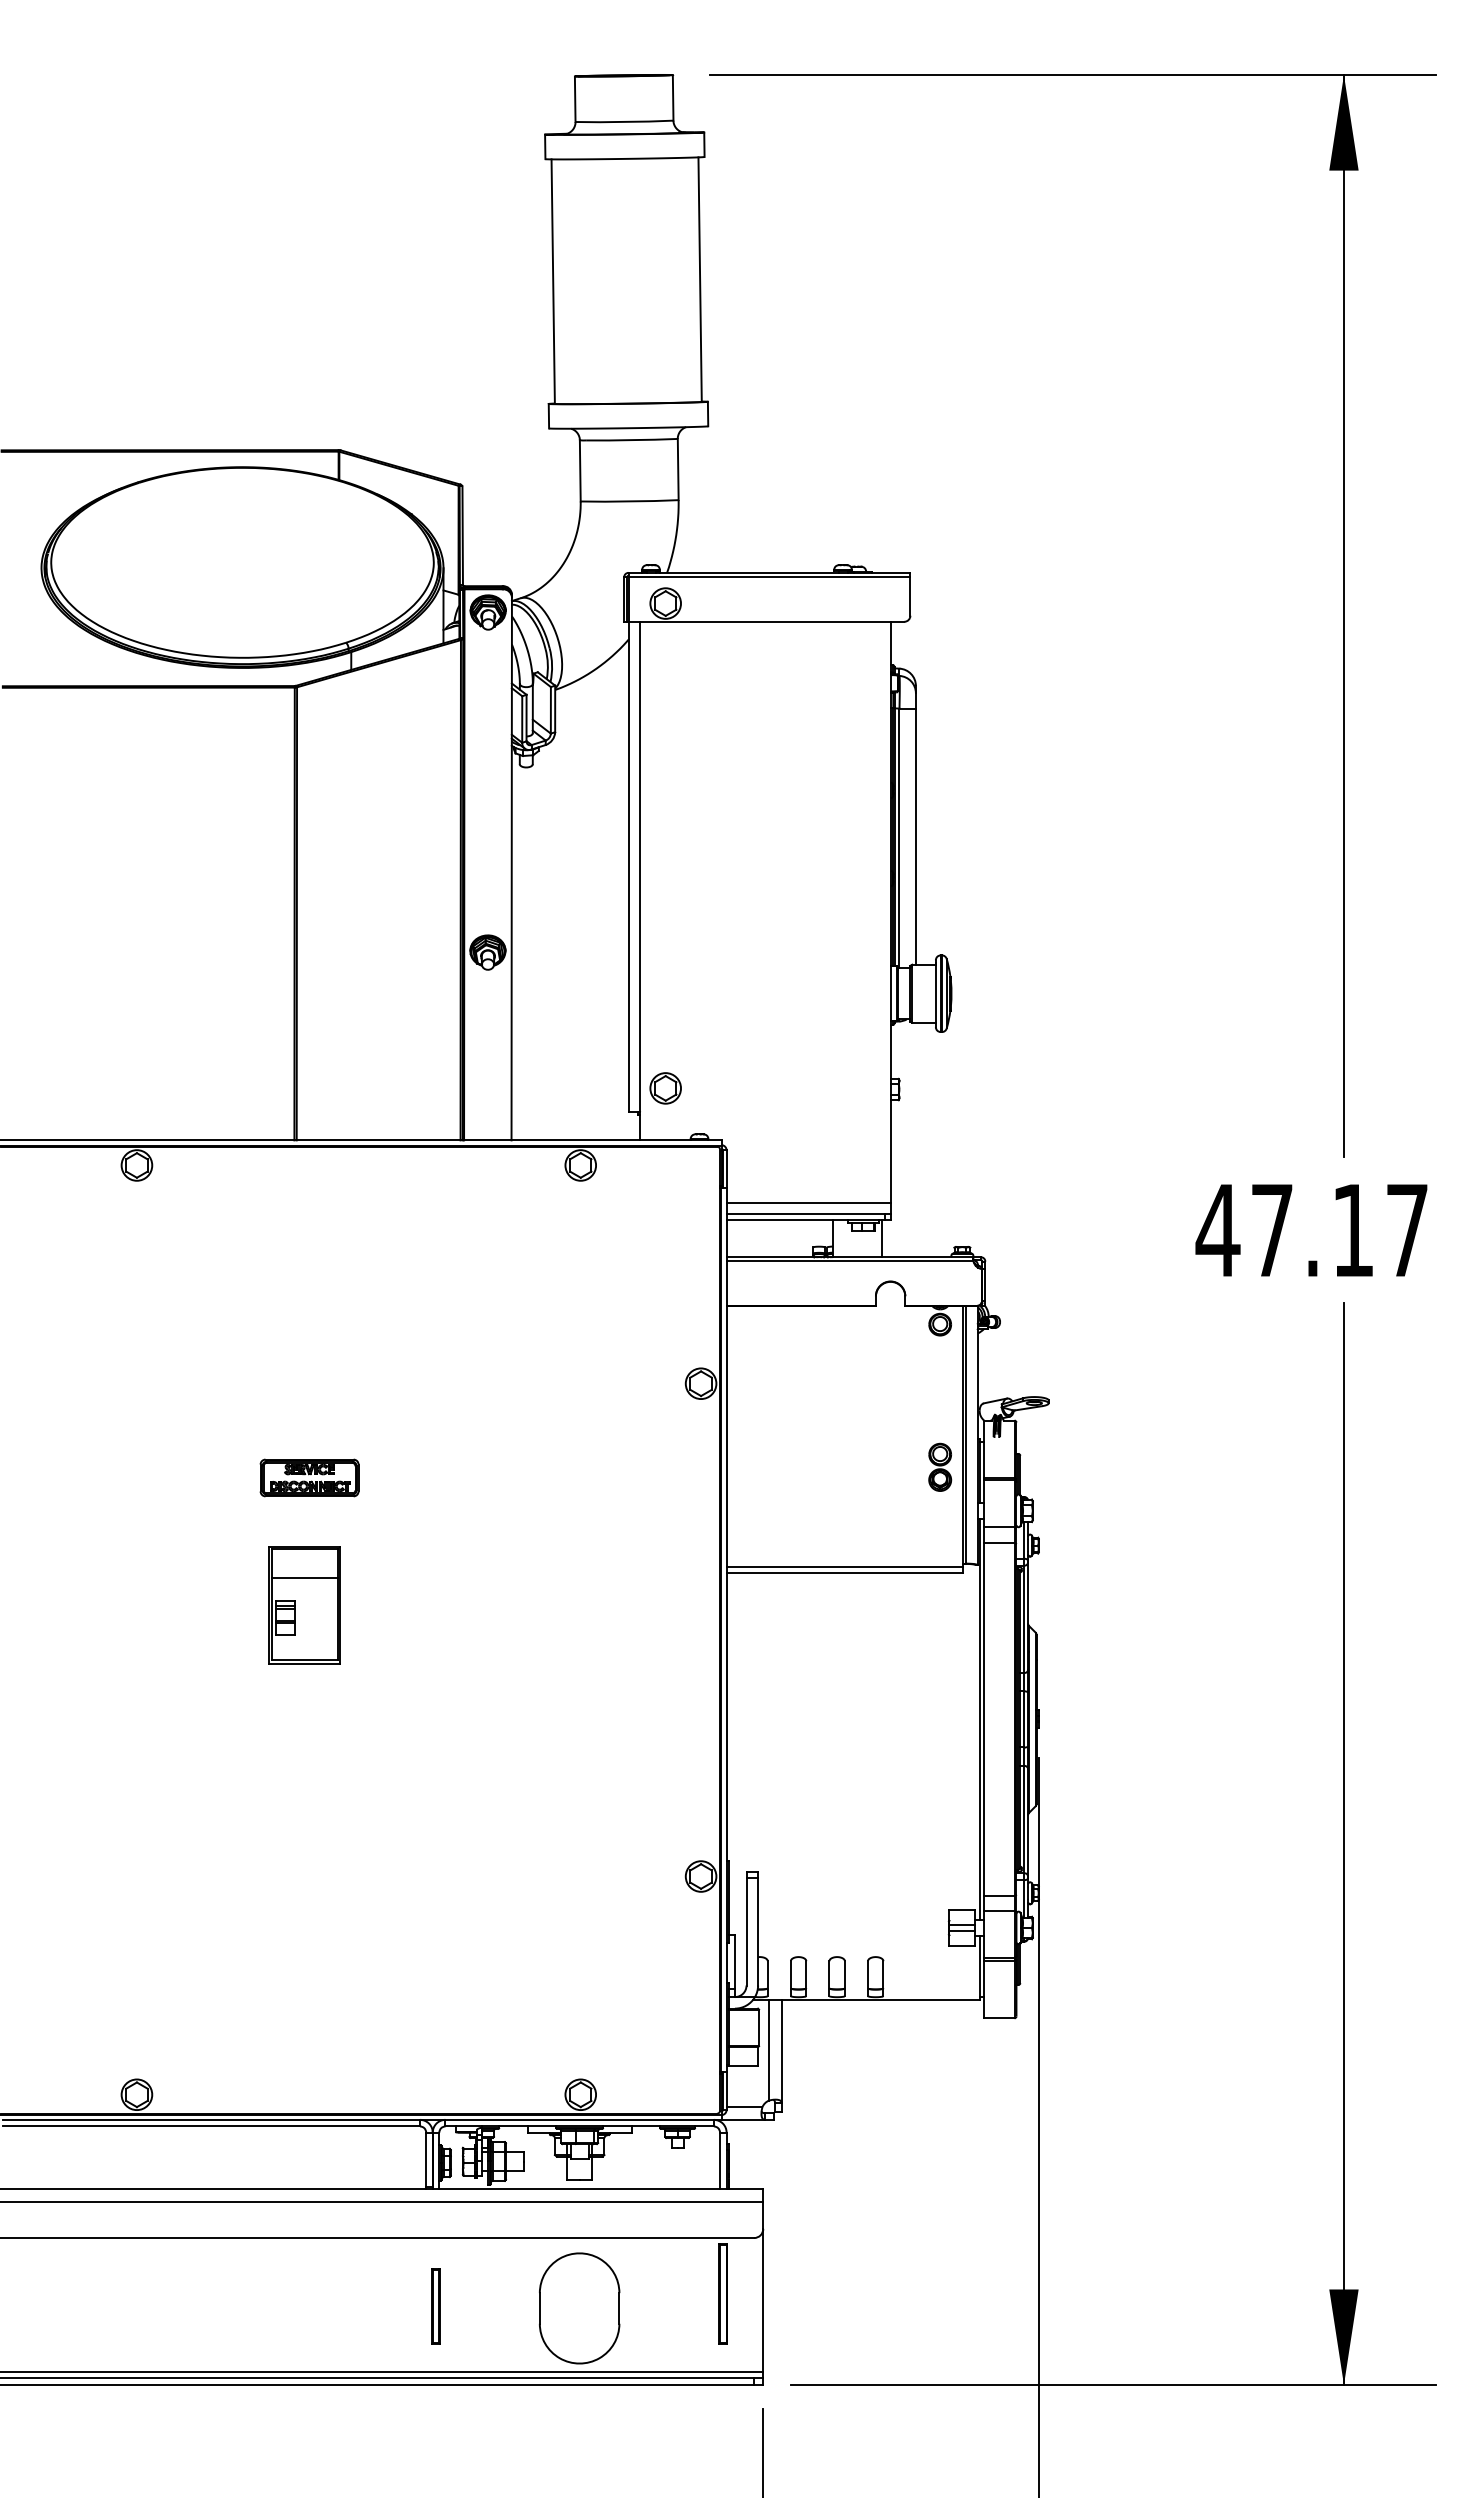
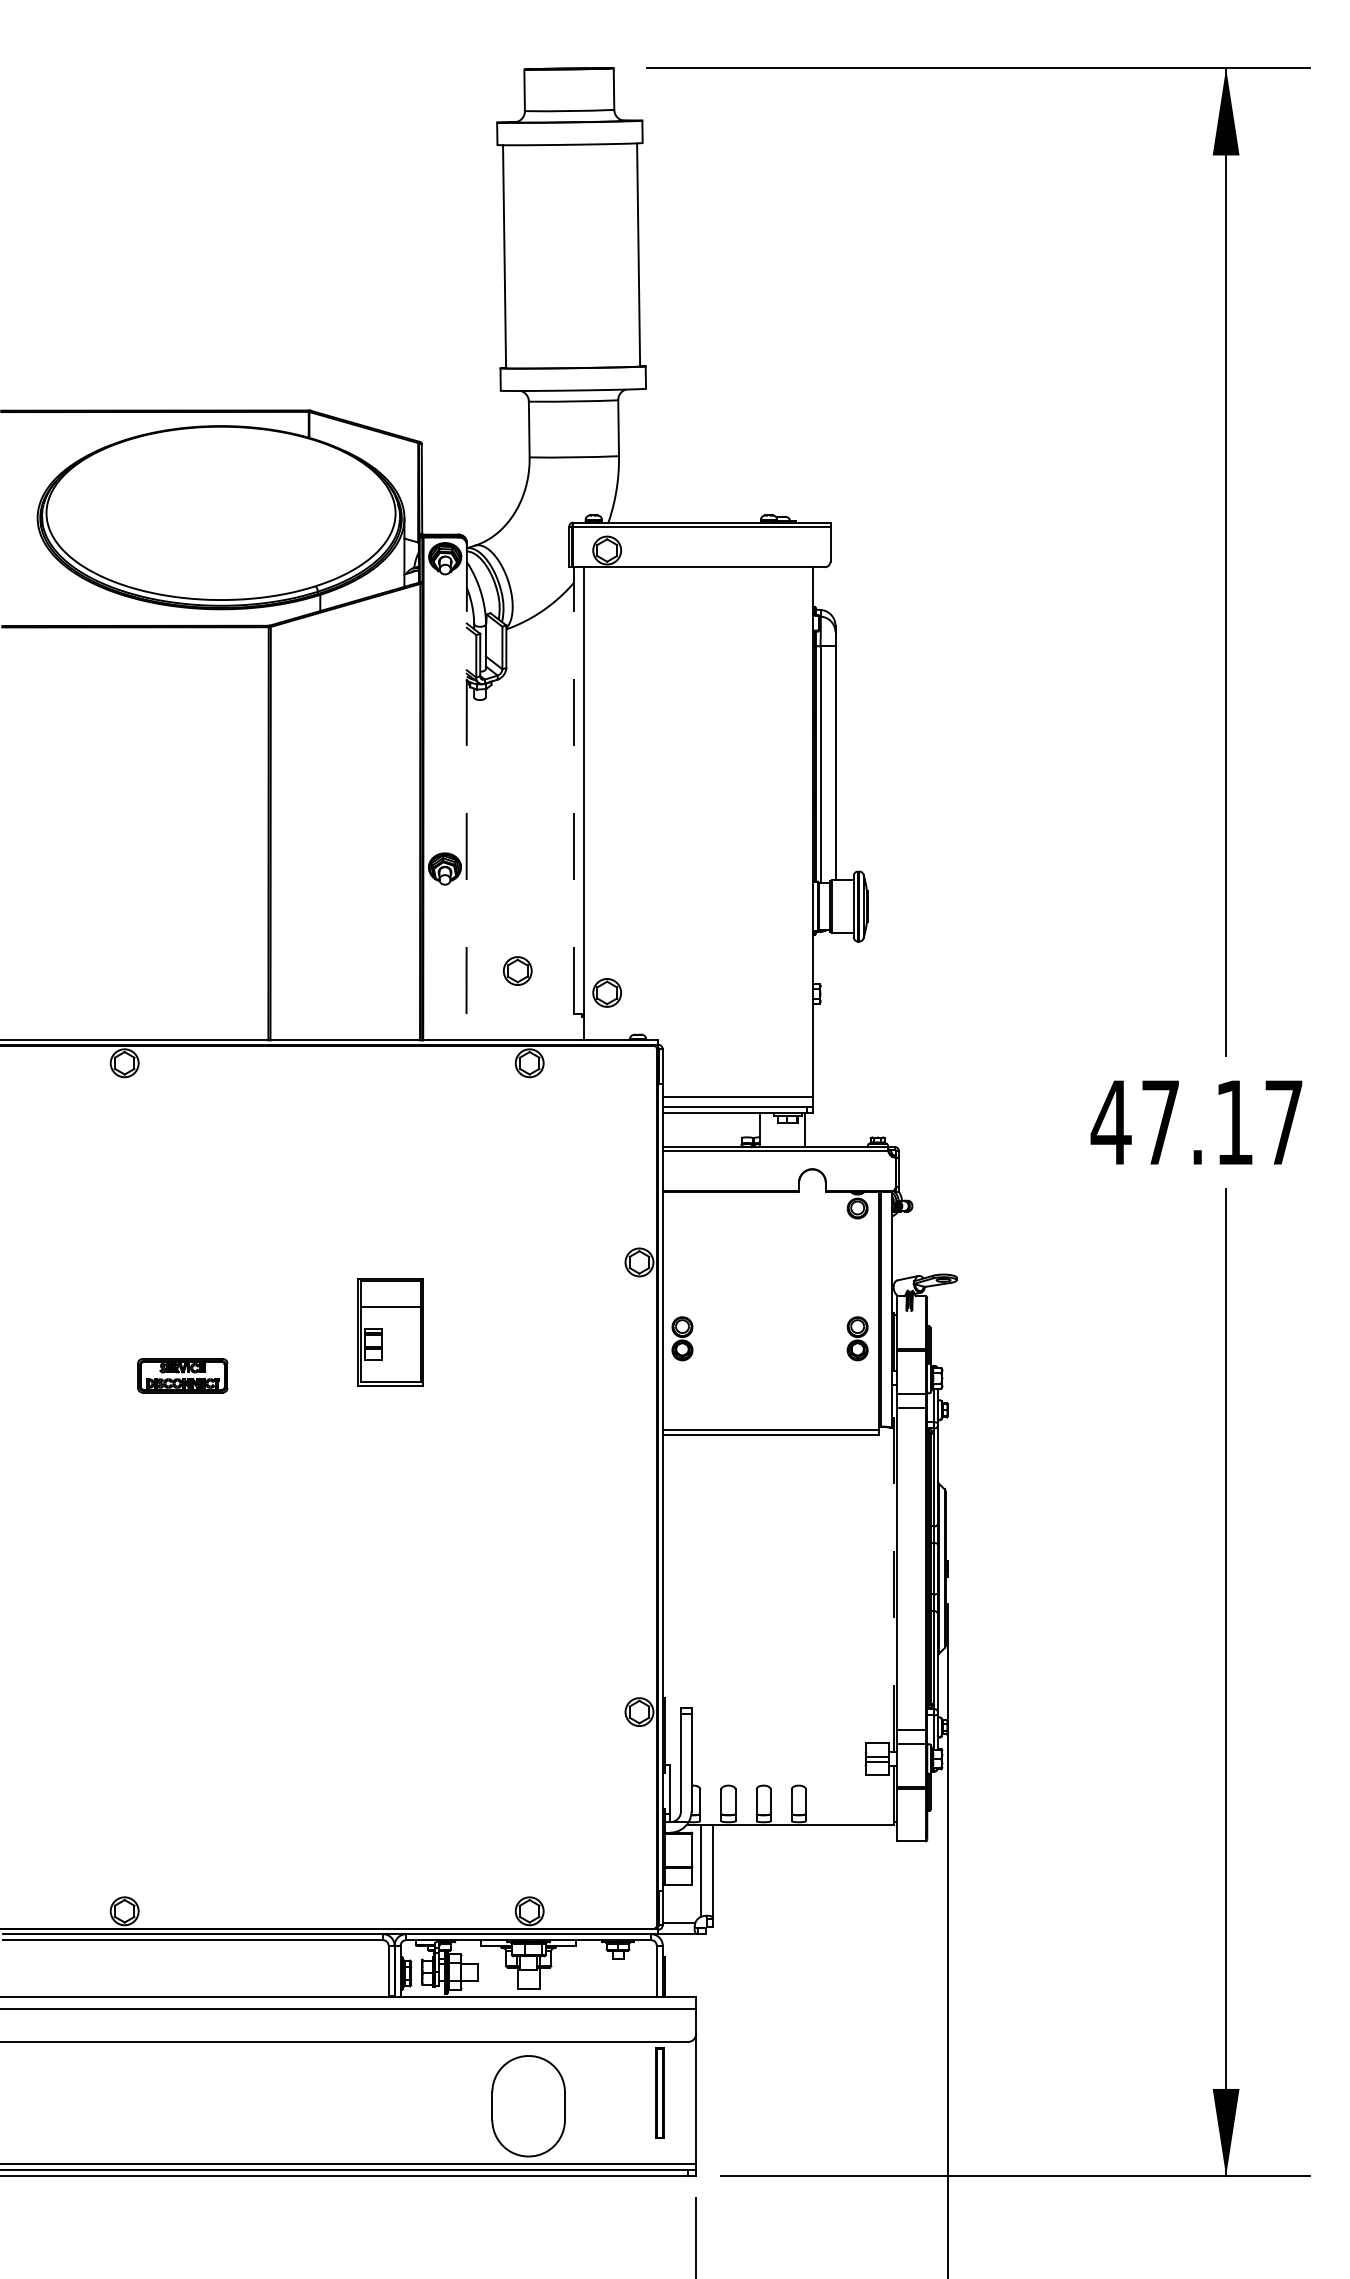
line: (628, 866) -> (573, 790), solid -> dashed
line: (511, 868) -> (466, 792), solid -> dashed
part: (567, 1064) -> (517, 971), added
part: (748, 1466) -> (682, 1337), added
part: (309, 1477) -> (182, 1375), moved
part: (304, 1605) -> (390, 1332), moved
line: (979, 1719) -> (893, 1568), solid -> dashed
part: (435, 2306) -> (397, 2104), removed

